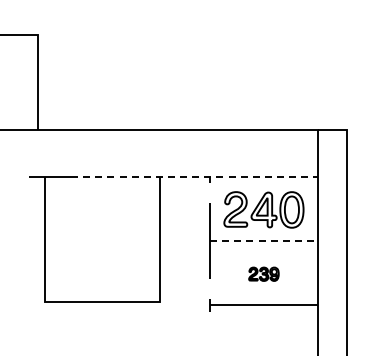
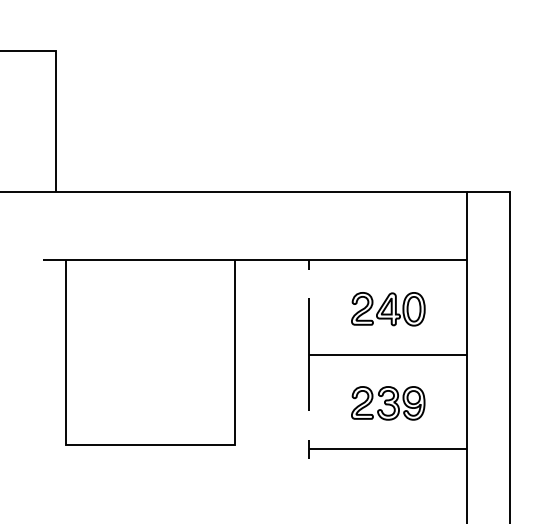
line: (194, 176) -> (286, 259), dashed -> solid
part: (263, 210) -> (387, 309), size x0.62
line: (263, 241) -> (387, 355), dashed -> solid
part: (263, 274) -> (387, 403), size x1.67

